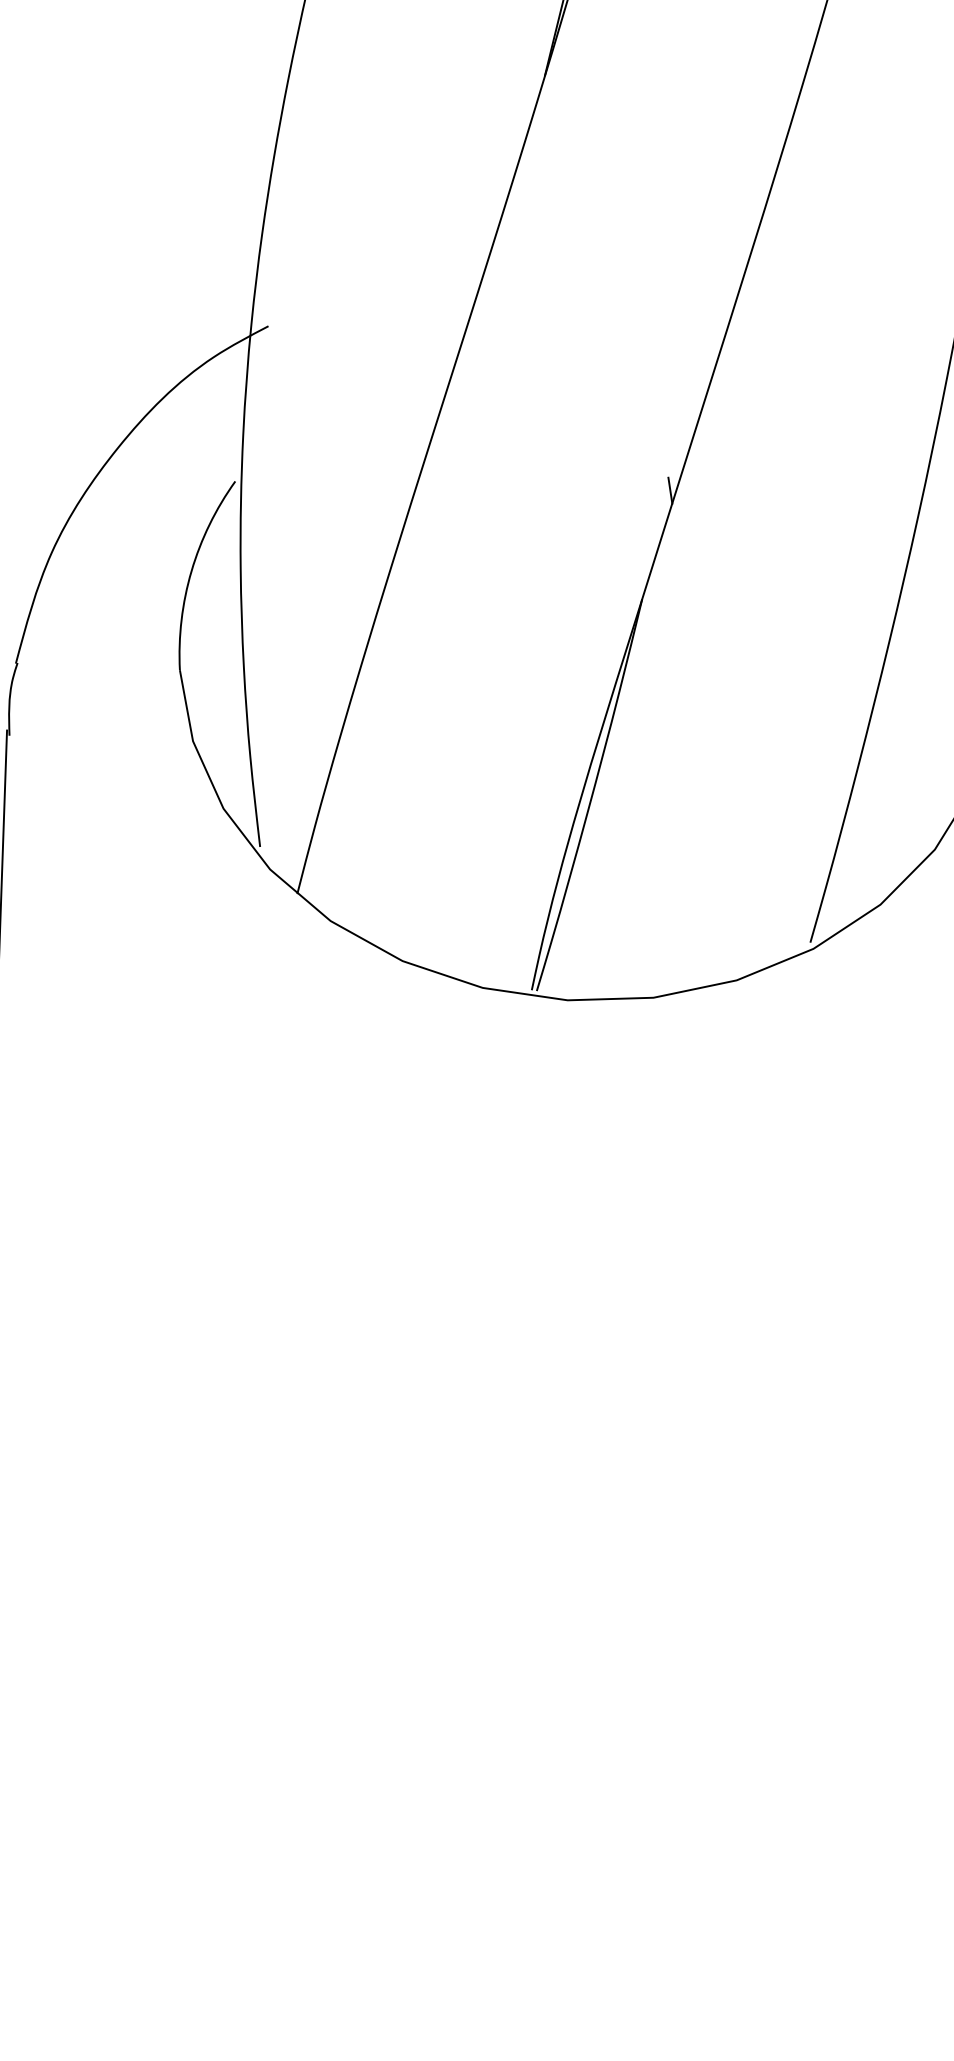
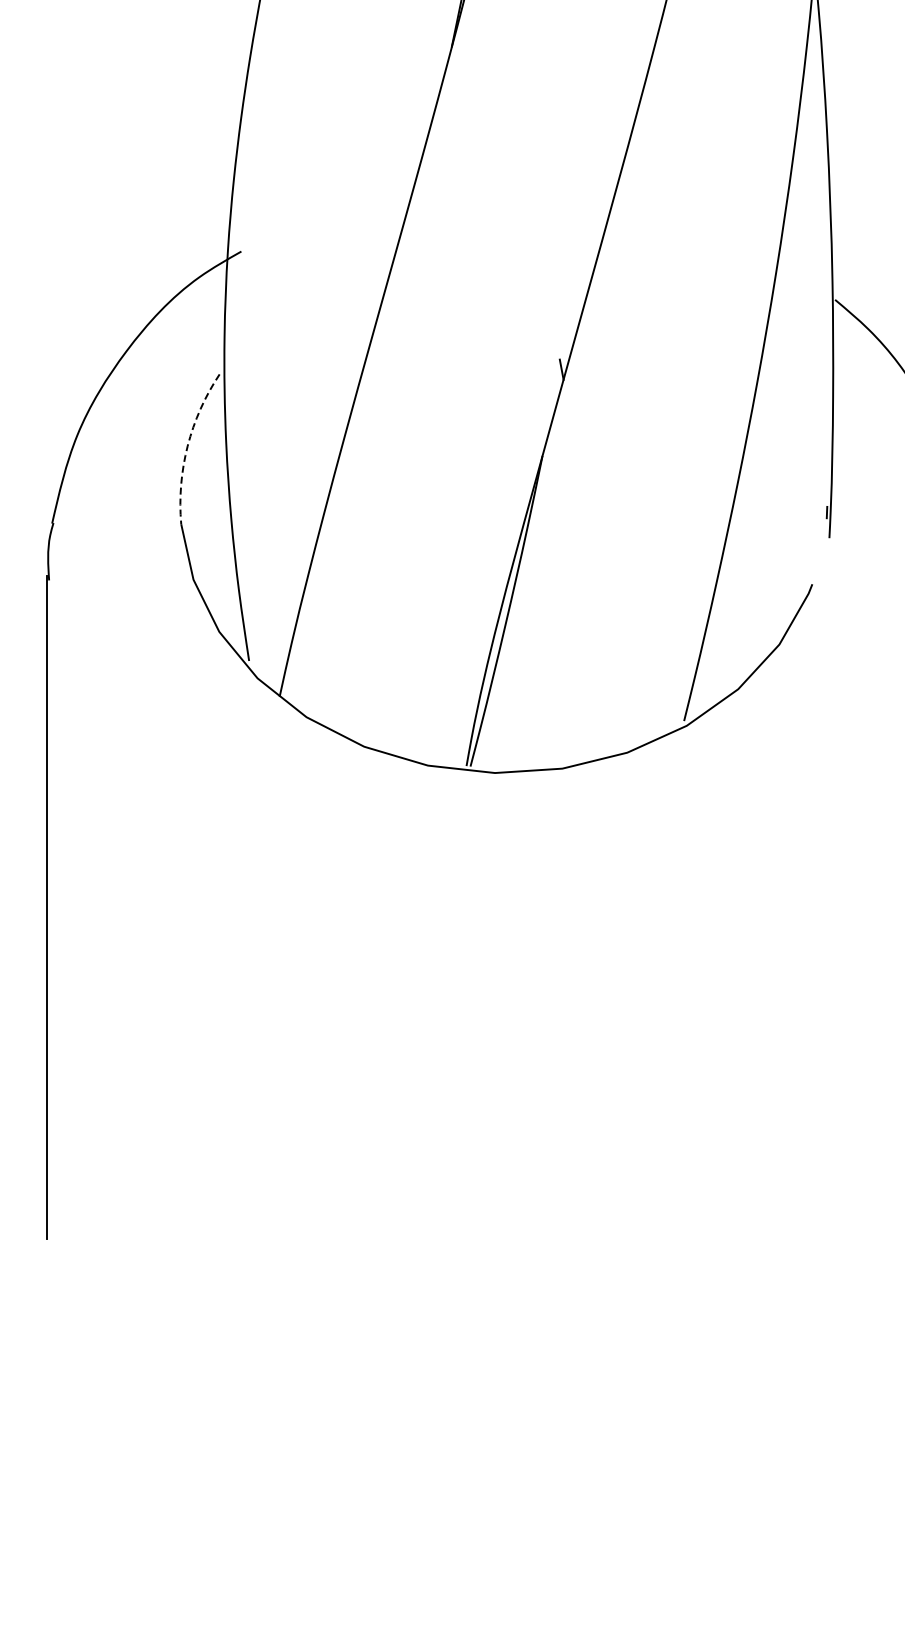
arc: (191, 571) -> (187, 446), solid -> dashed

